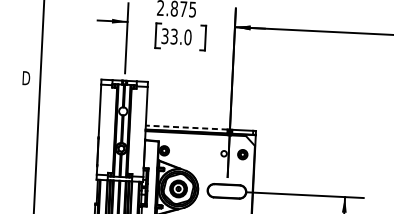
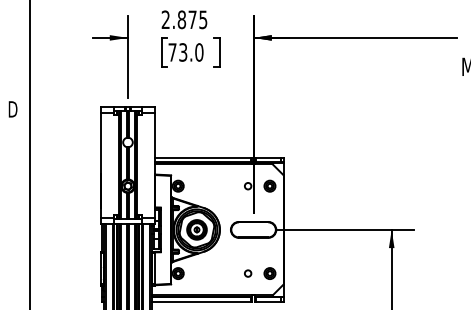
text: (165, 36) -> (172, 52), 33.0 -> 73.0
line: (187, 127) -> (203, 157), dashed -> solid

